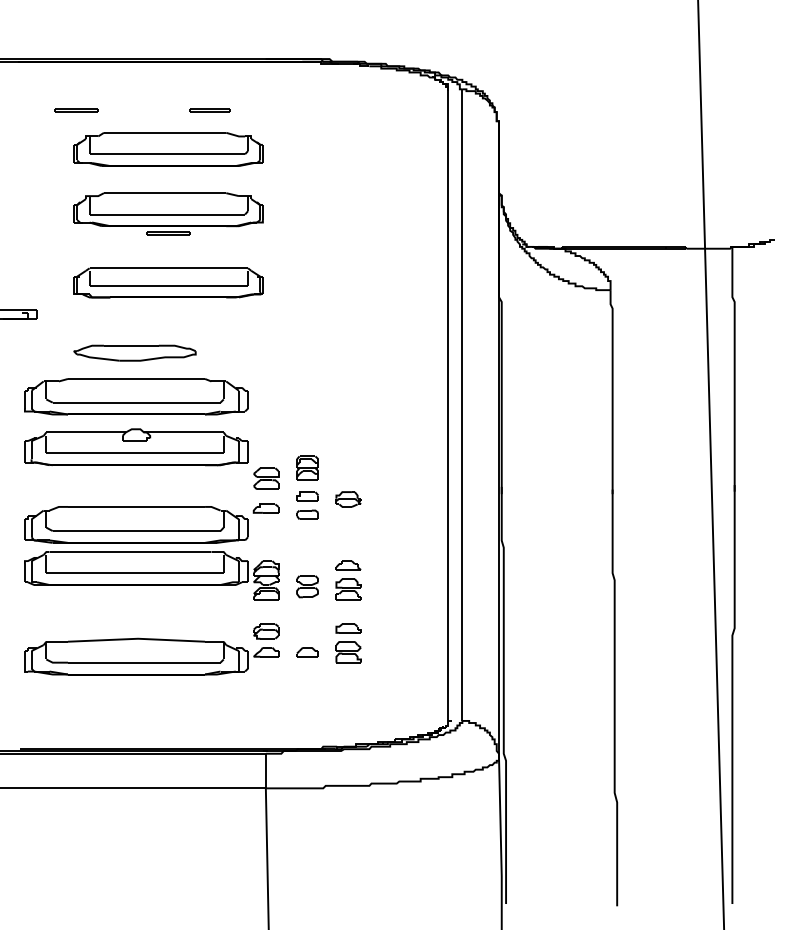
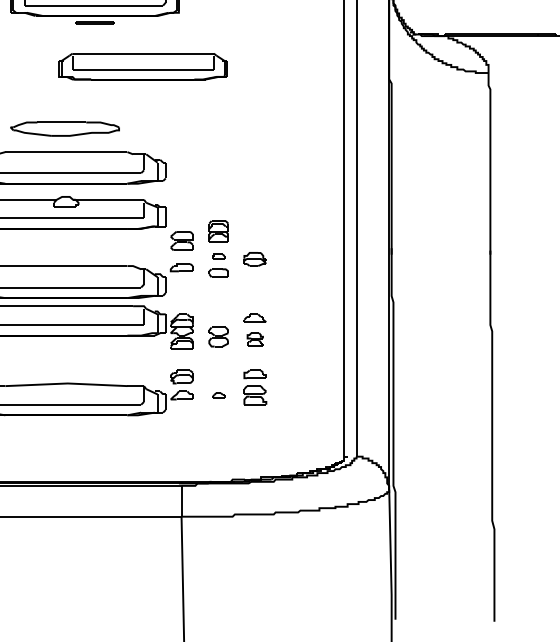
part: (168, 282) -> (142, 66), moved
part: (307, 496) -> (218, 256), size x0.6
part: (348, 589) -> (255, 339), size x0.7
part: (307, 652) -> (218, 395), size x0.6

